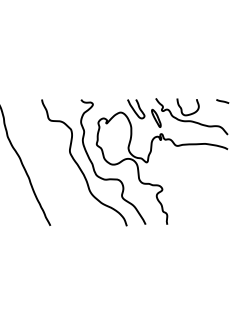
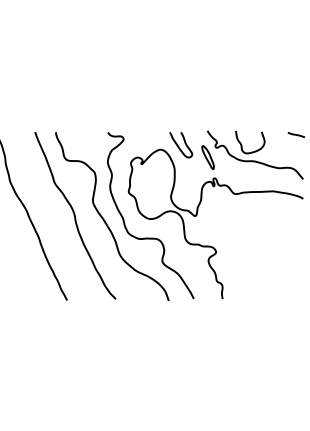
curve: (56, 162) -> (75, 215), added

